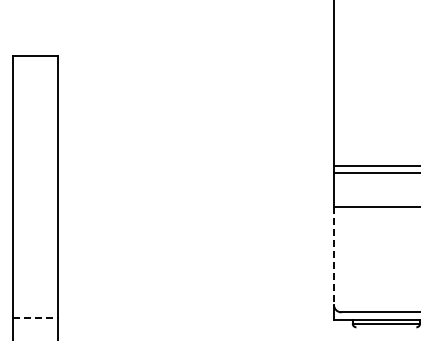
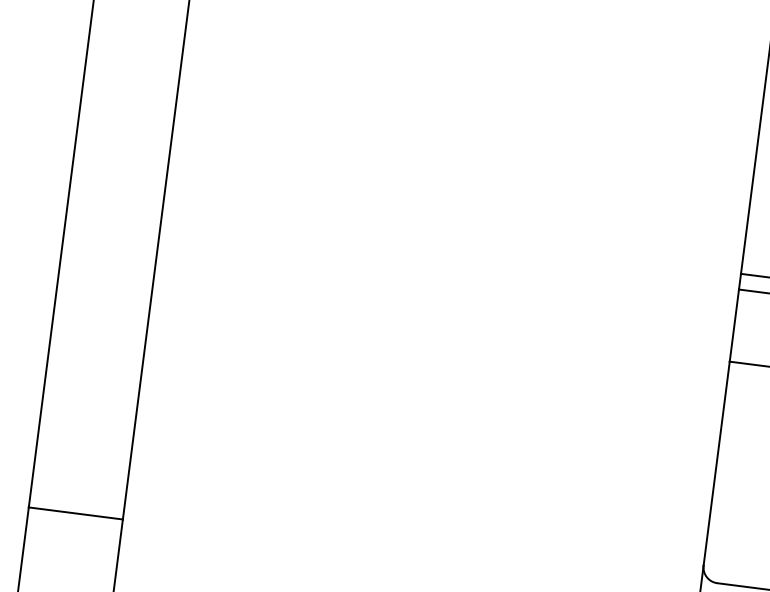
line: (333, 256) -> (715, 464), dashed -> solid
line: (36, 318) -> (77, 514), dashed -> solid

